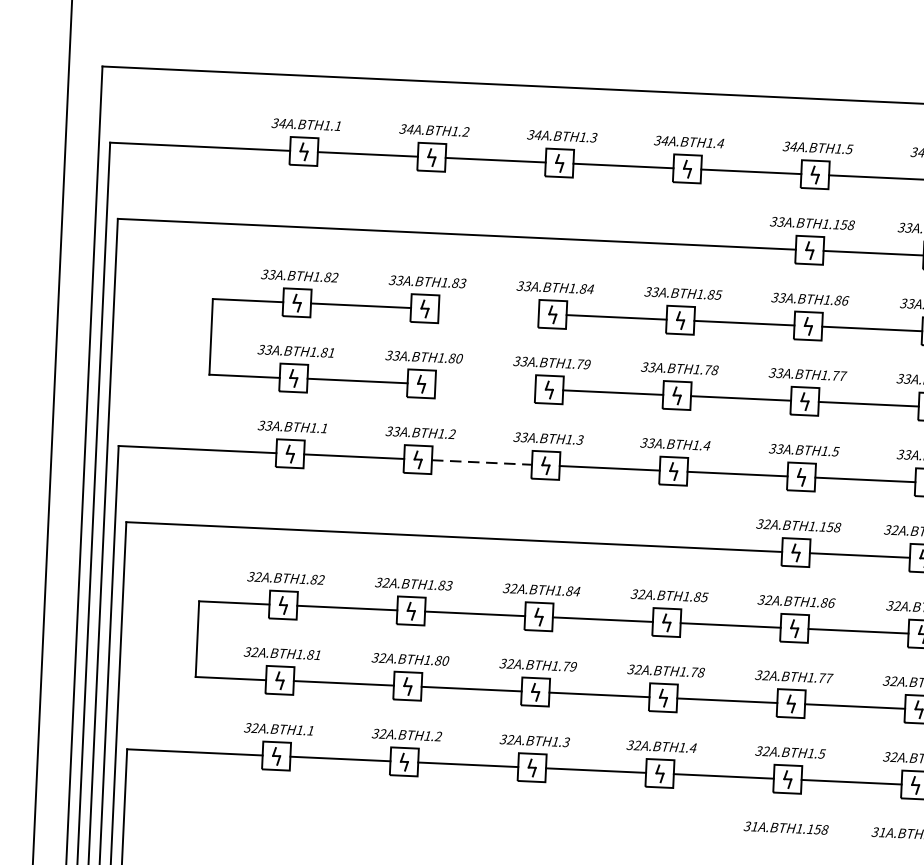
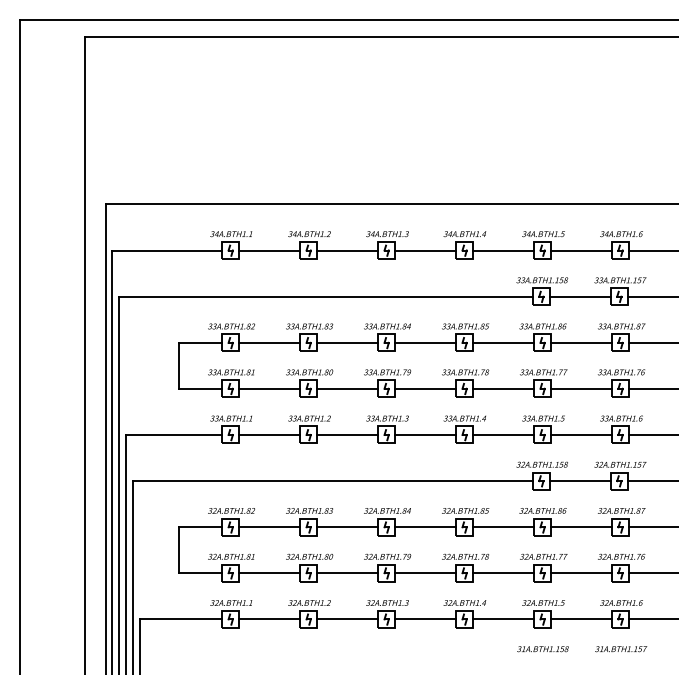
line: (488, 310) -> (347, 342), added
line: (485, 386) -> (347, 388), added
line: (481, 461) -> (347, 434), dashed -> solid

